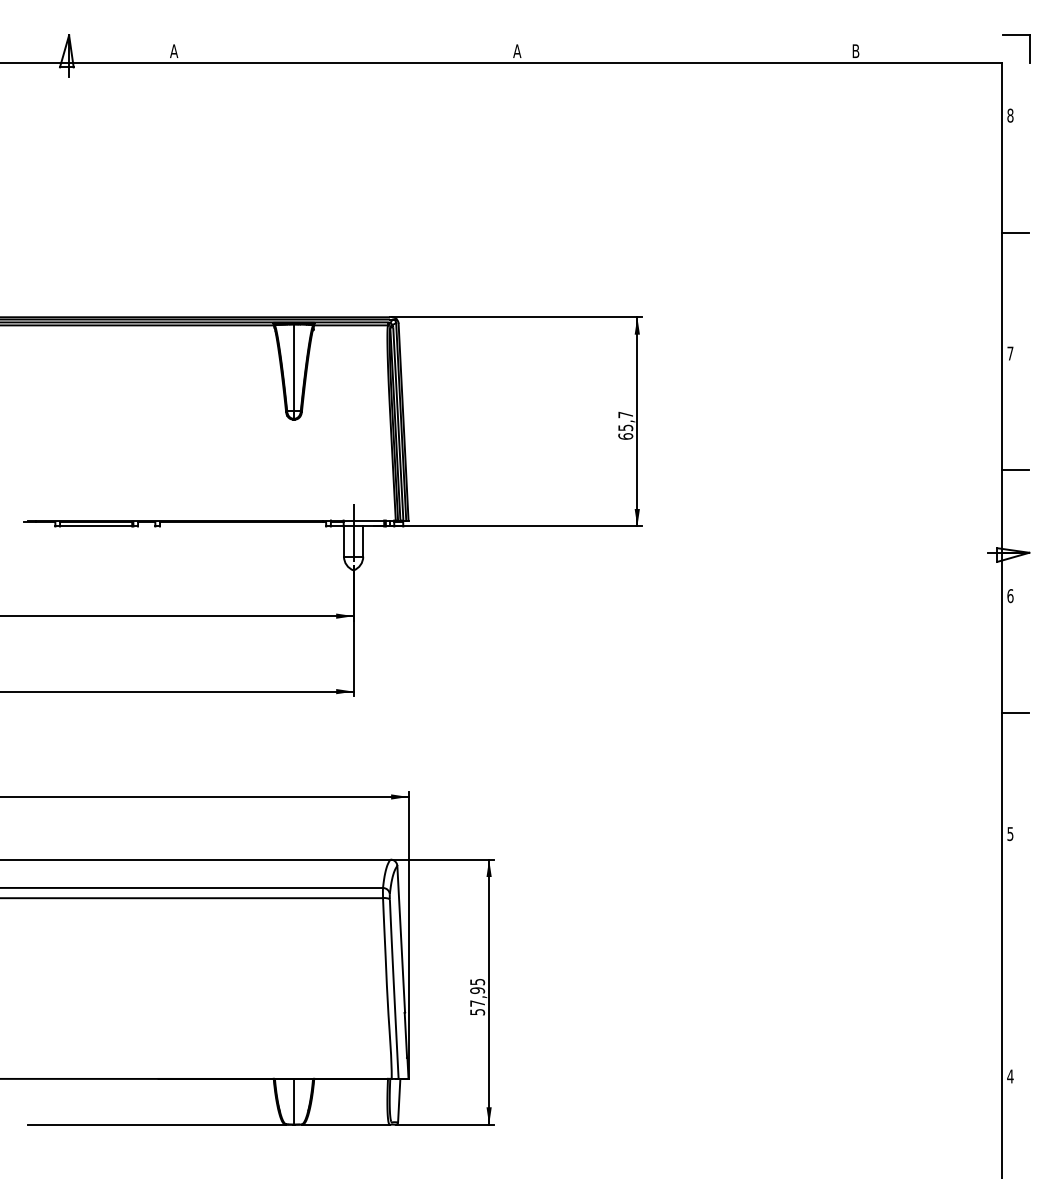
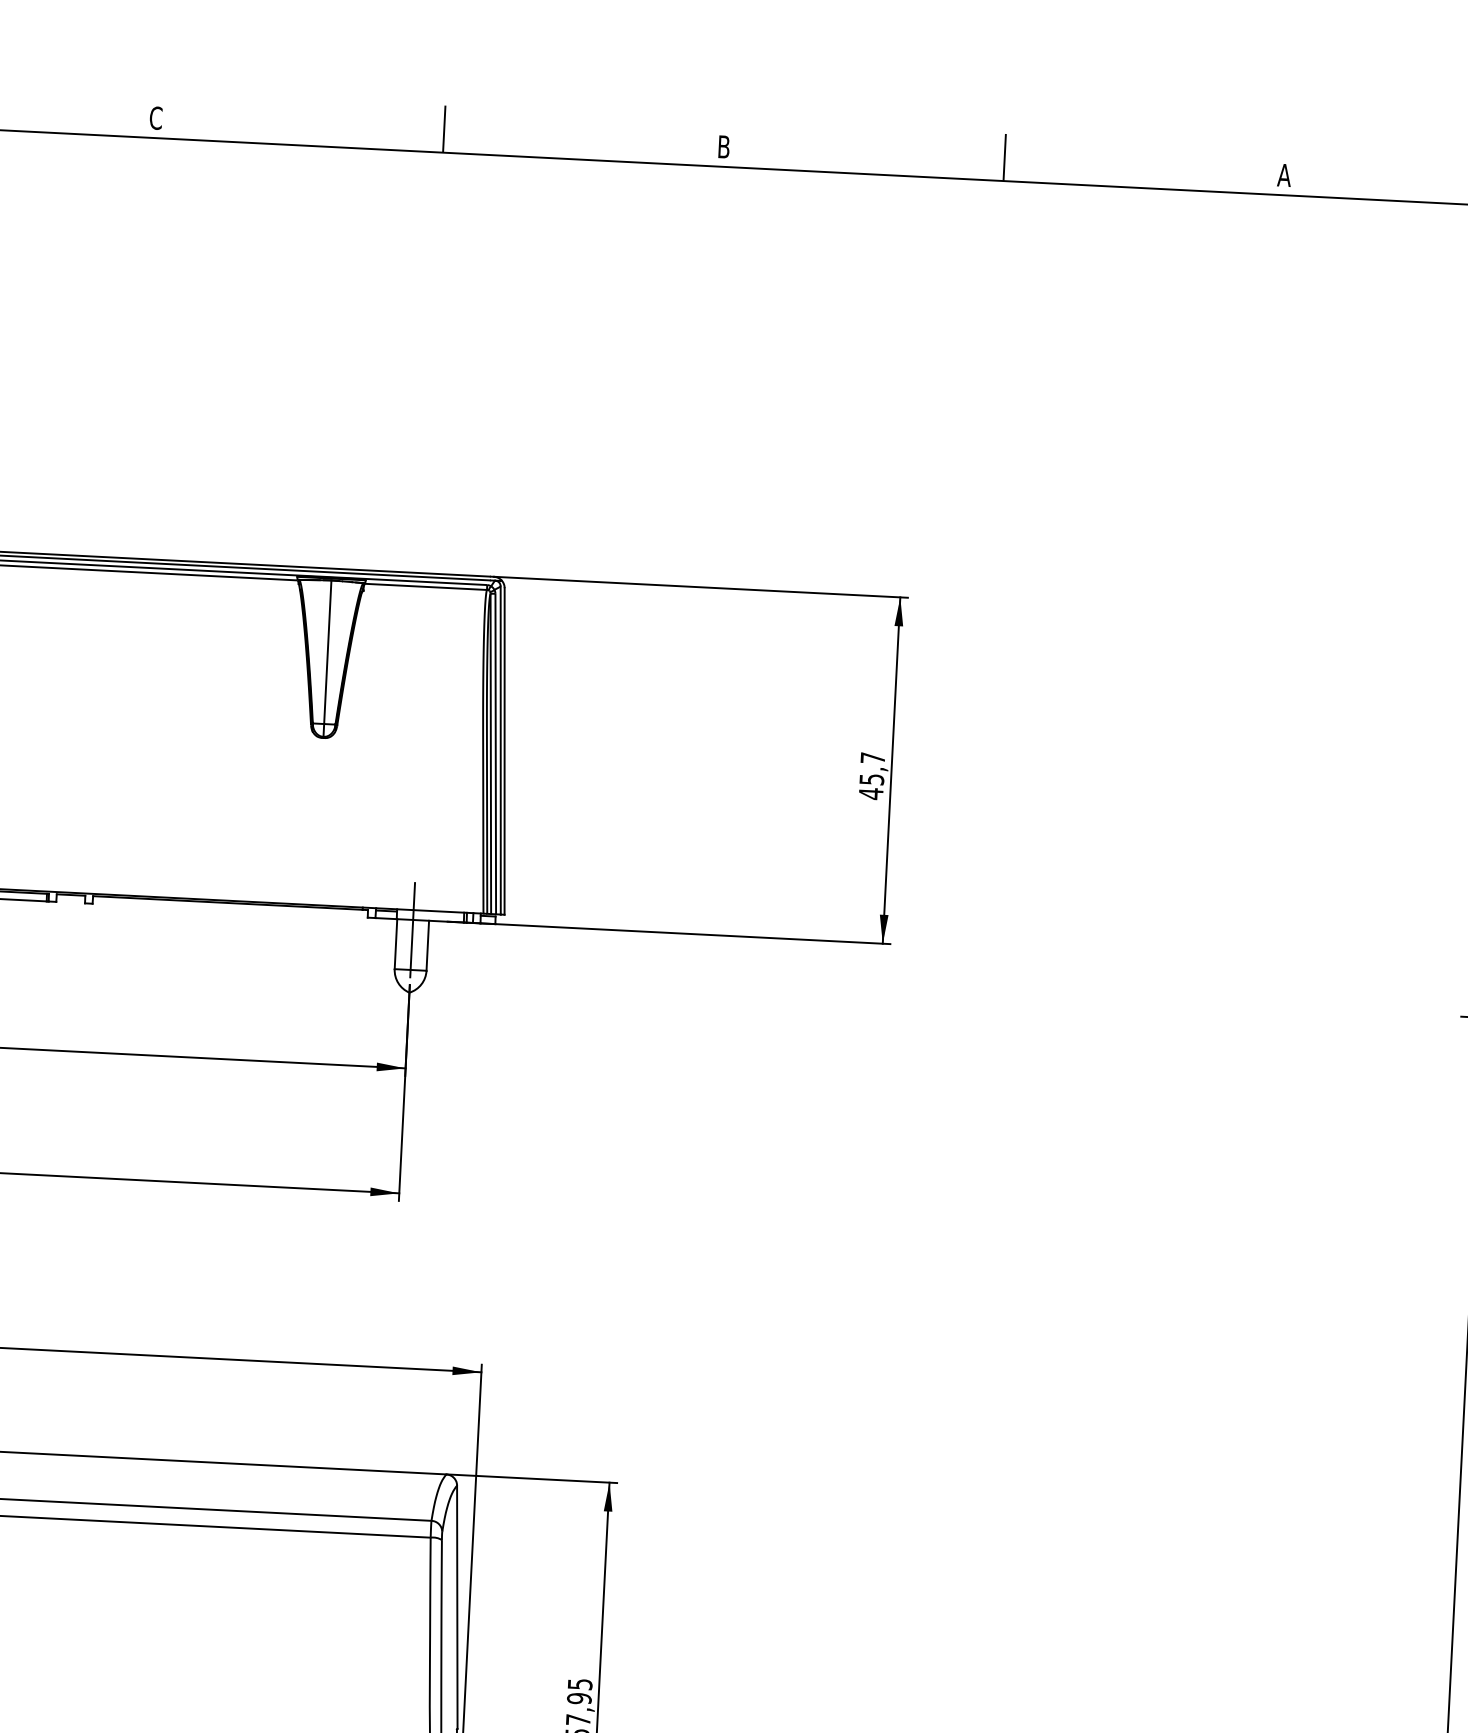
line: (348, 48) -> (444, 128), added
line: (686, 48) -> (1004, 156), added
text: (517, 50) -> (724, 145), A -> B
text: (855, 50) -> (1283, 174), B -> A
text: (174, 51) -> (156, 118), A -> C
text: (625, 436) -> (870, 793), 65,7 -> 45,7

